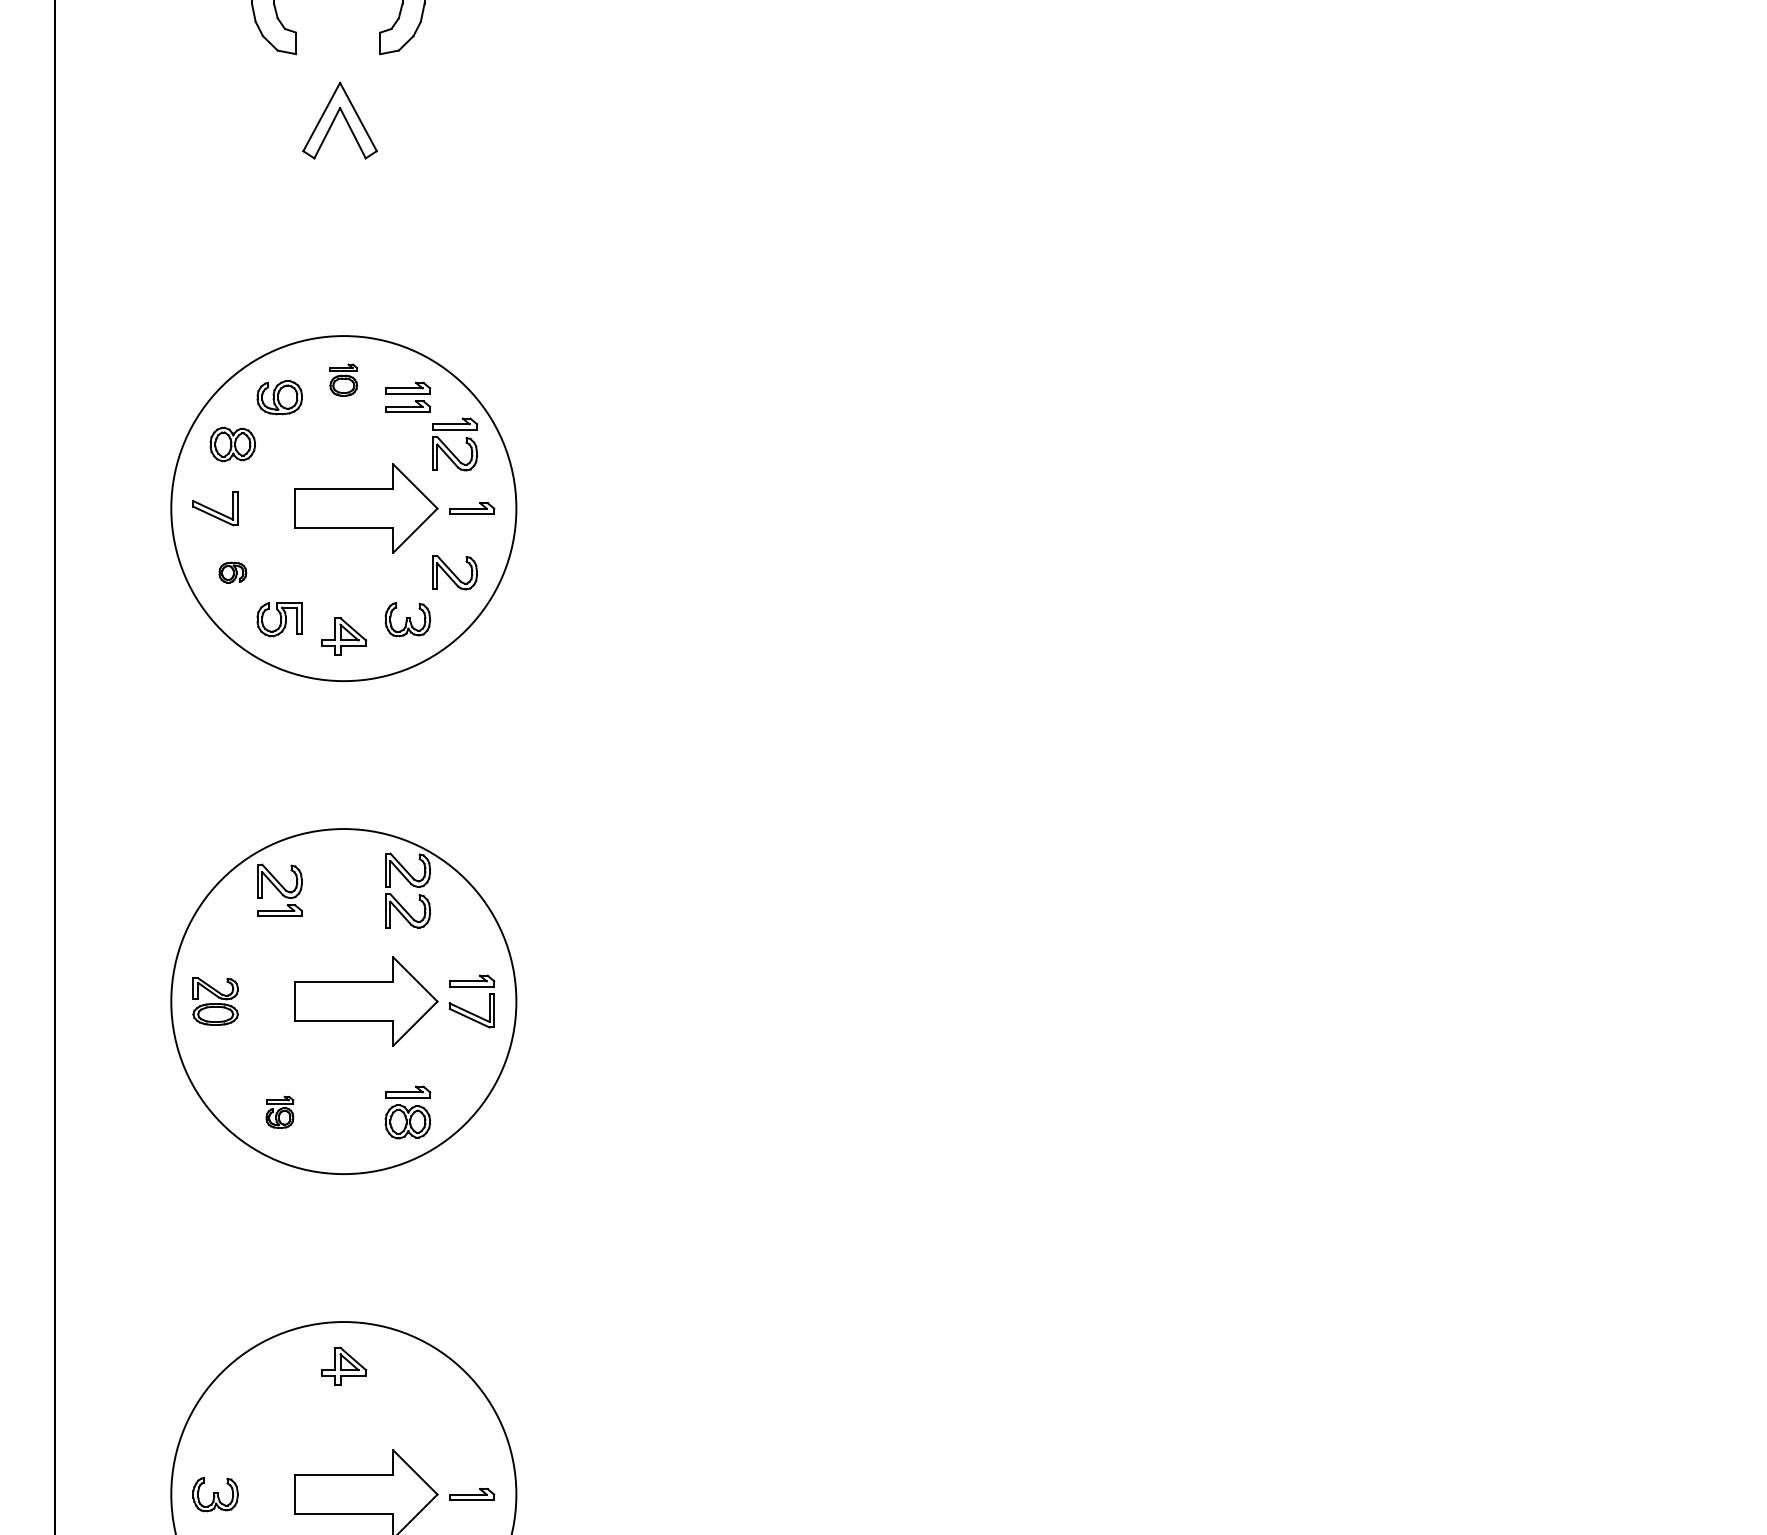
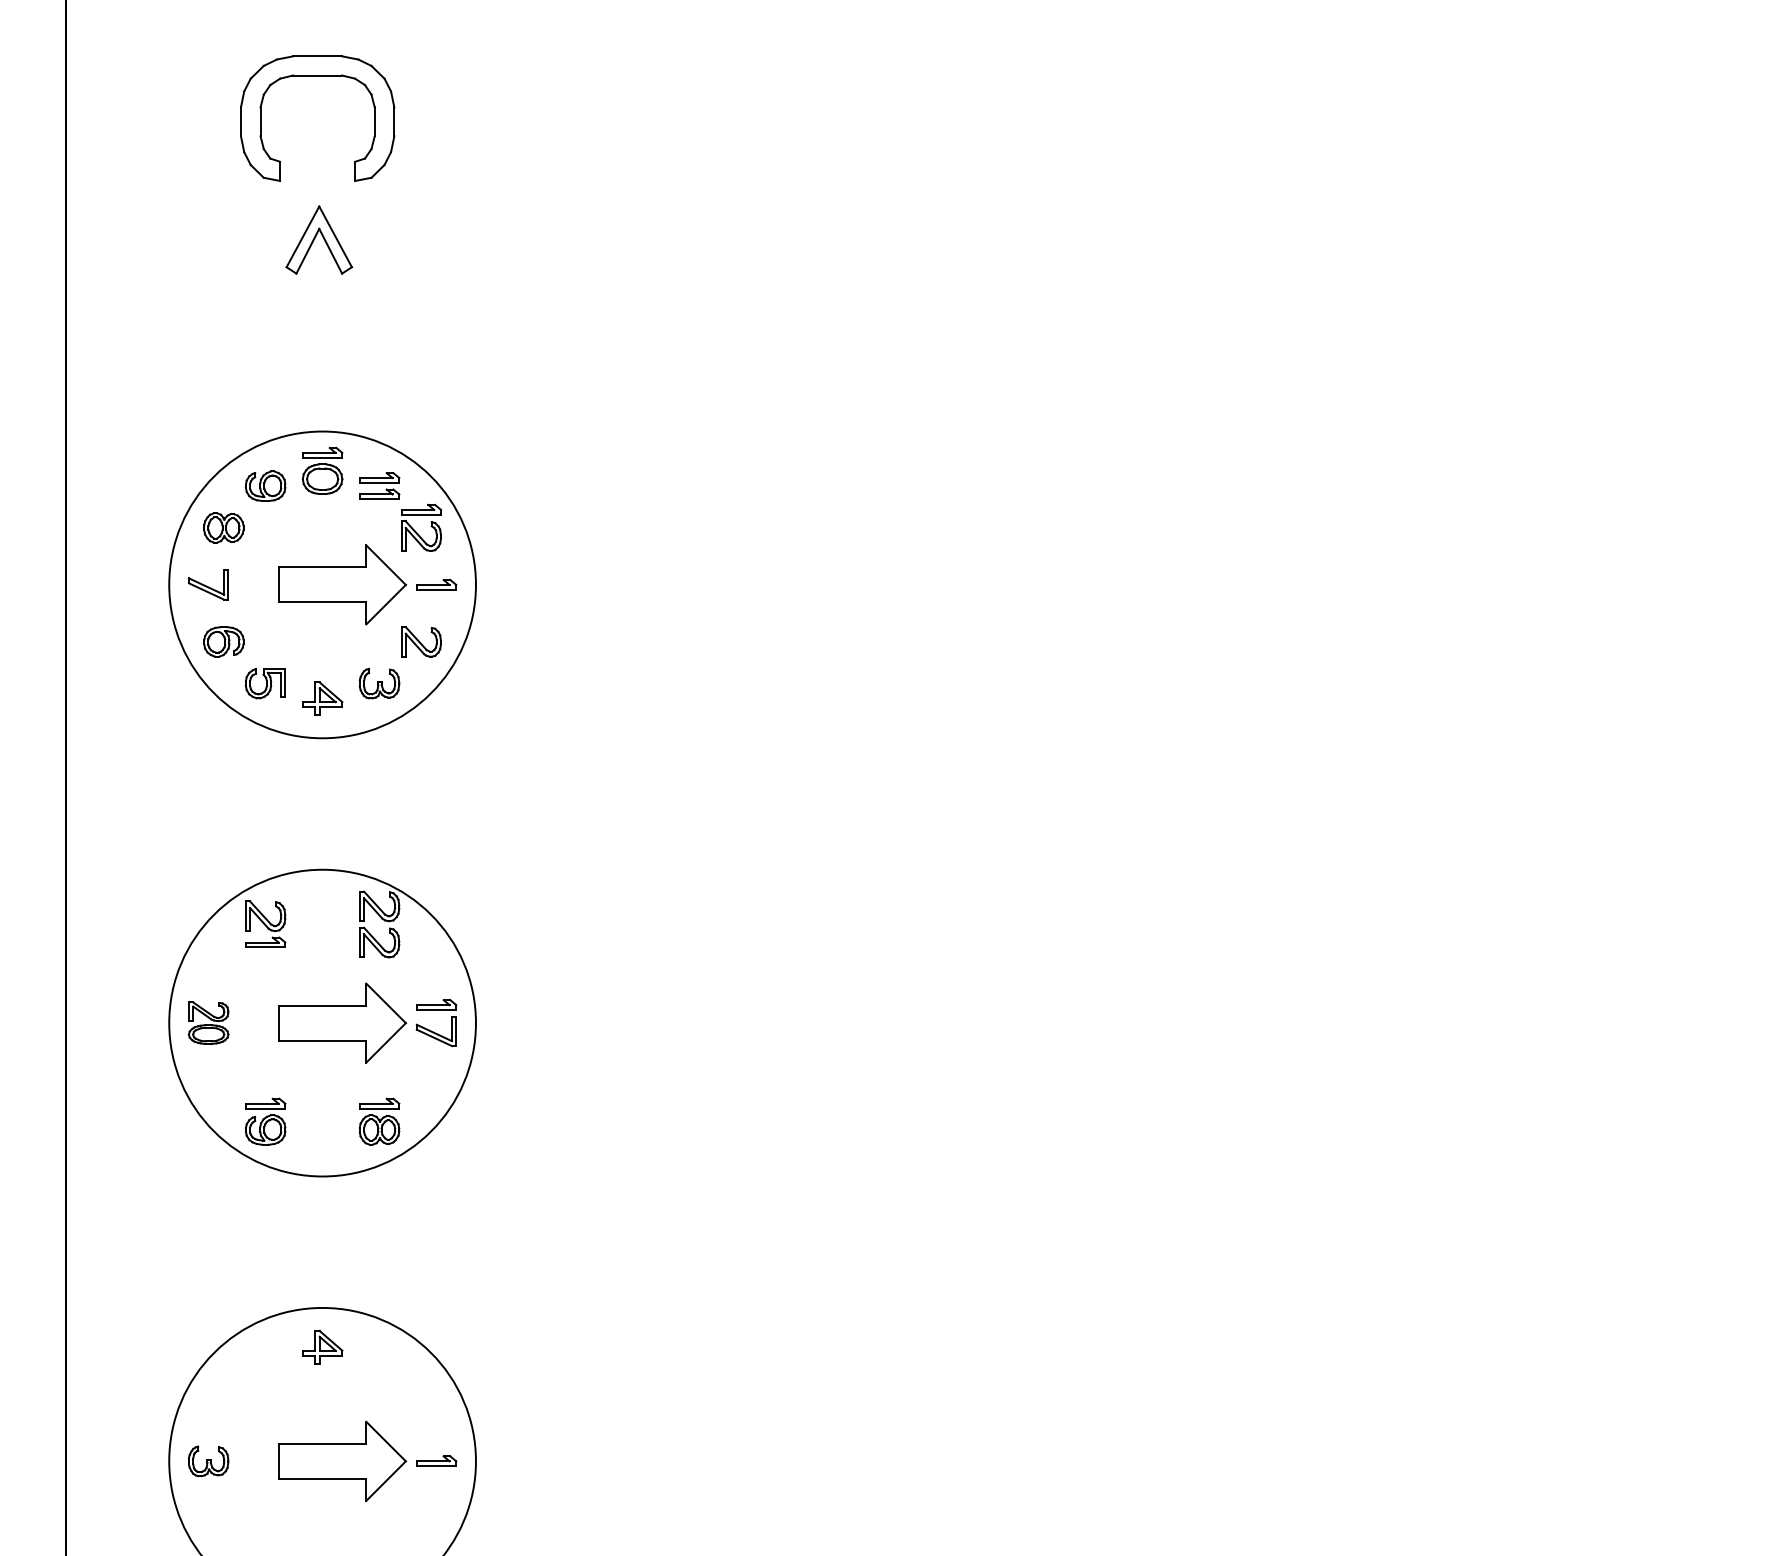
part: (343, 379) -> (322, 470), size x1.67
part: (232, 572) -> (223, 641), size x1.67
part: (279, 1112) -> (265, 1121), size x1.67

